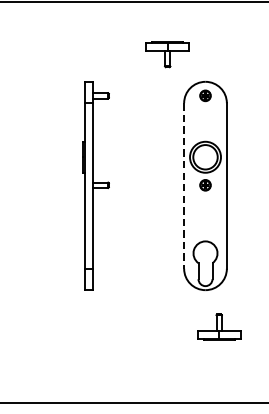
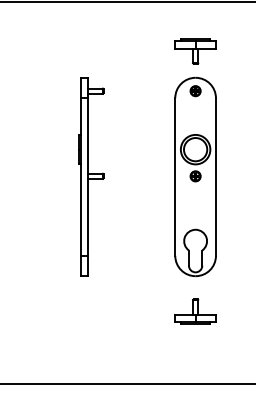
part: (167, 54) -> (195, 51), moved
line: (184, 186) -> (175, 177), dashed -> solid
part: (219, 327) -> (195, 311), moved

